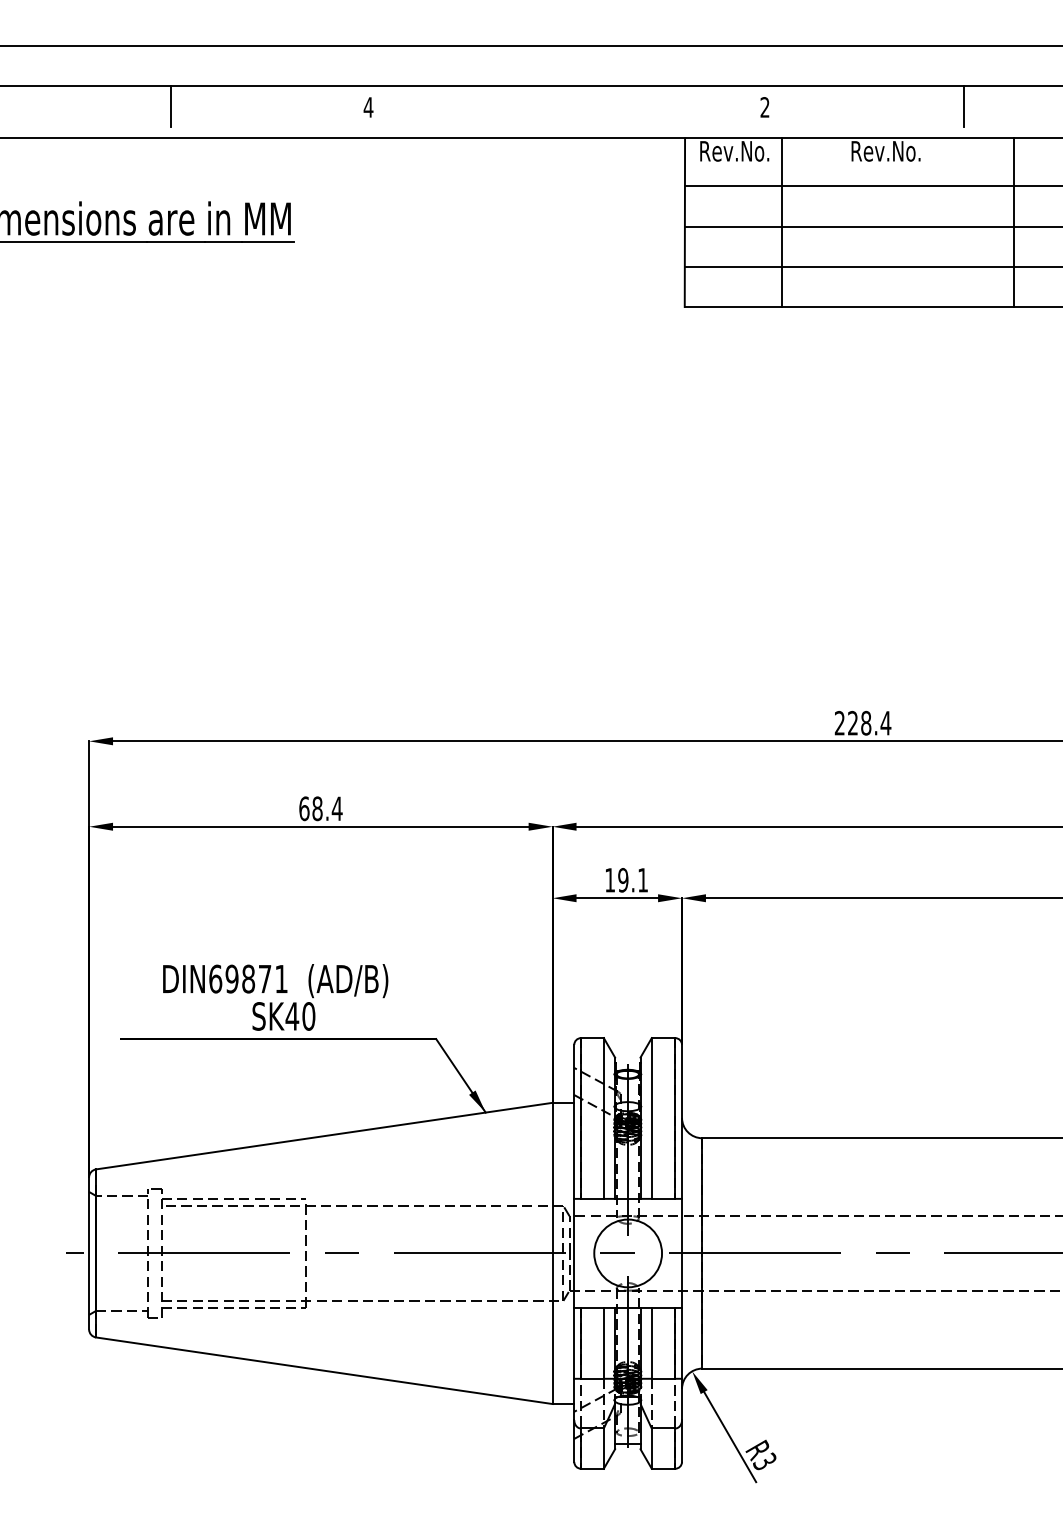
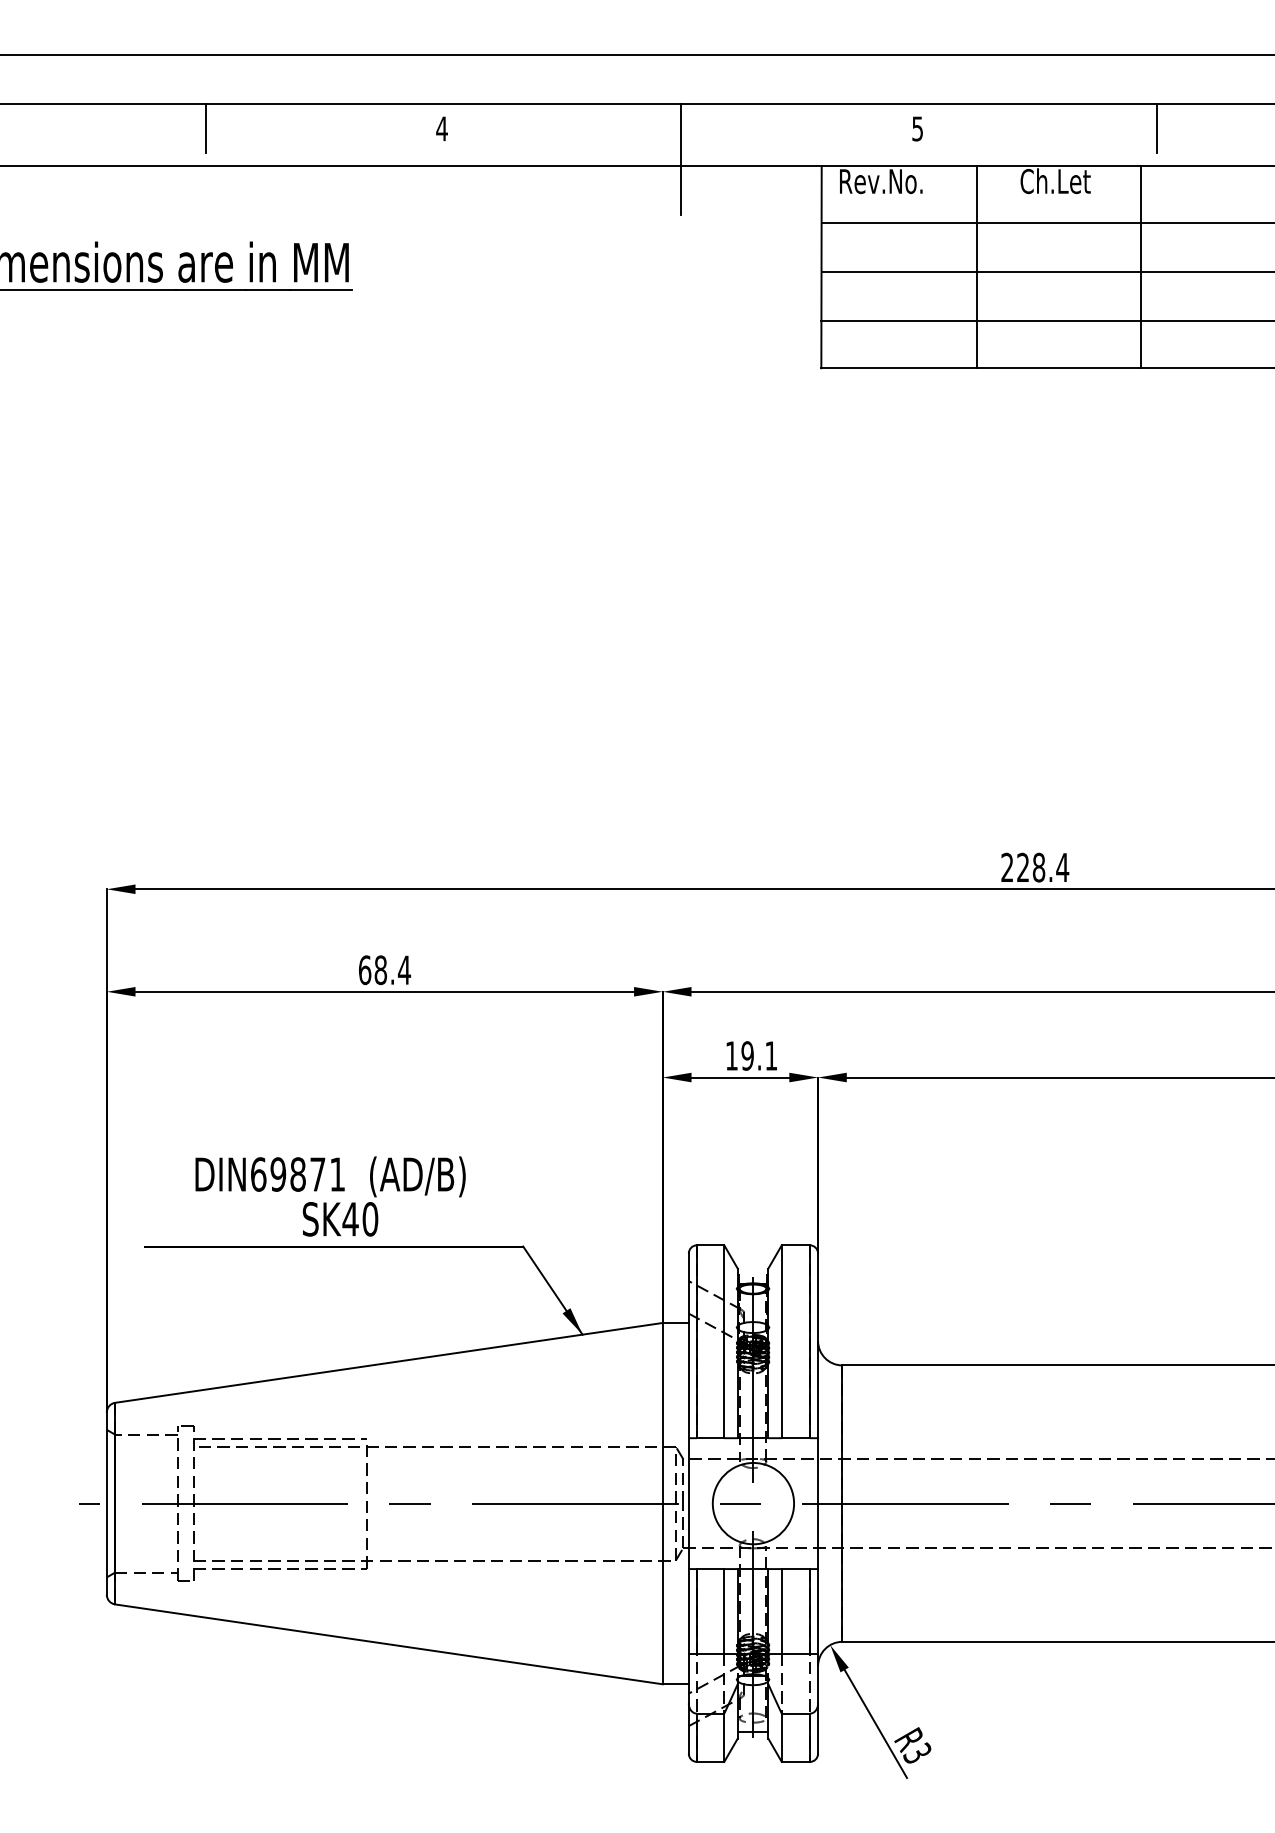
text: (764, 107) -> (917, 128), 2 -> 5
line: (567, 132) -> (680, 158), added
text: (885, 150) -> (1062, 180), Rev.No. -> Ch.Let
line: (782, 222) -> (976, 266), moved
line: (1014, 222) -> (1141, 266), moved

